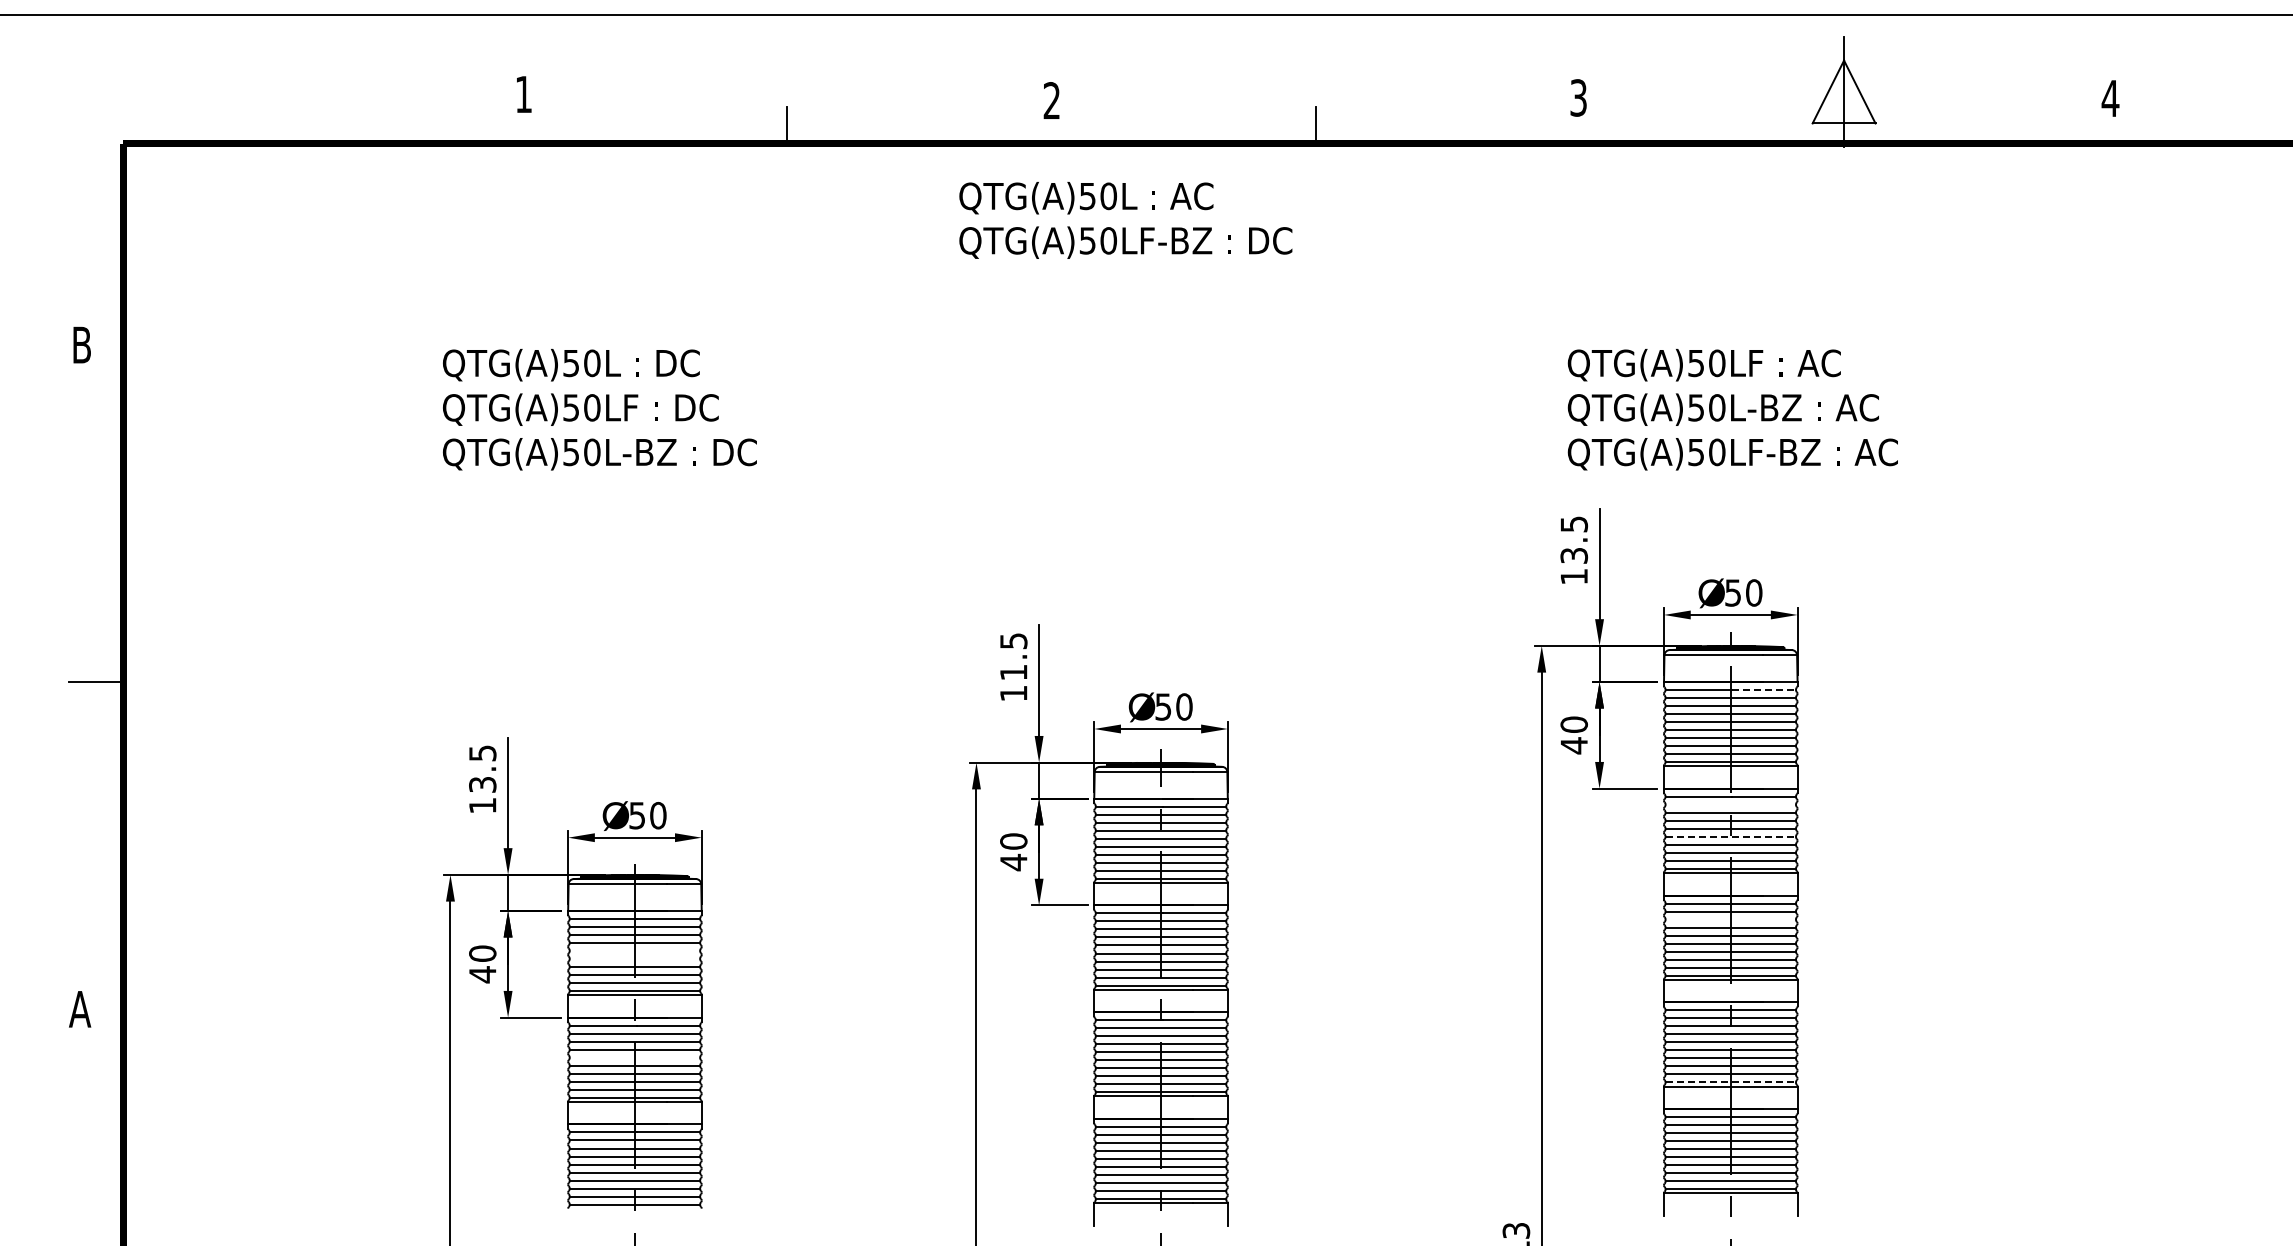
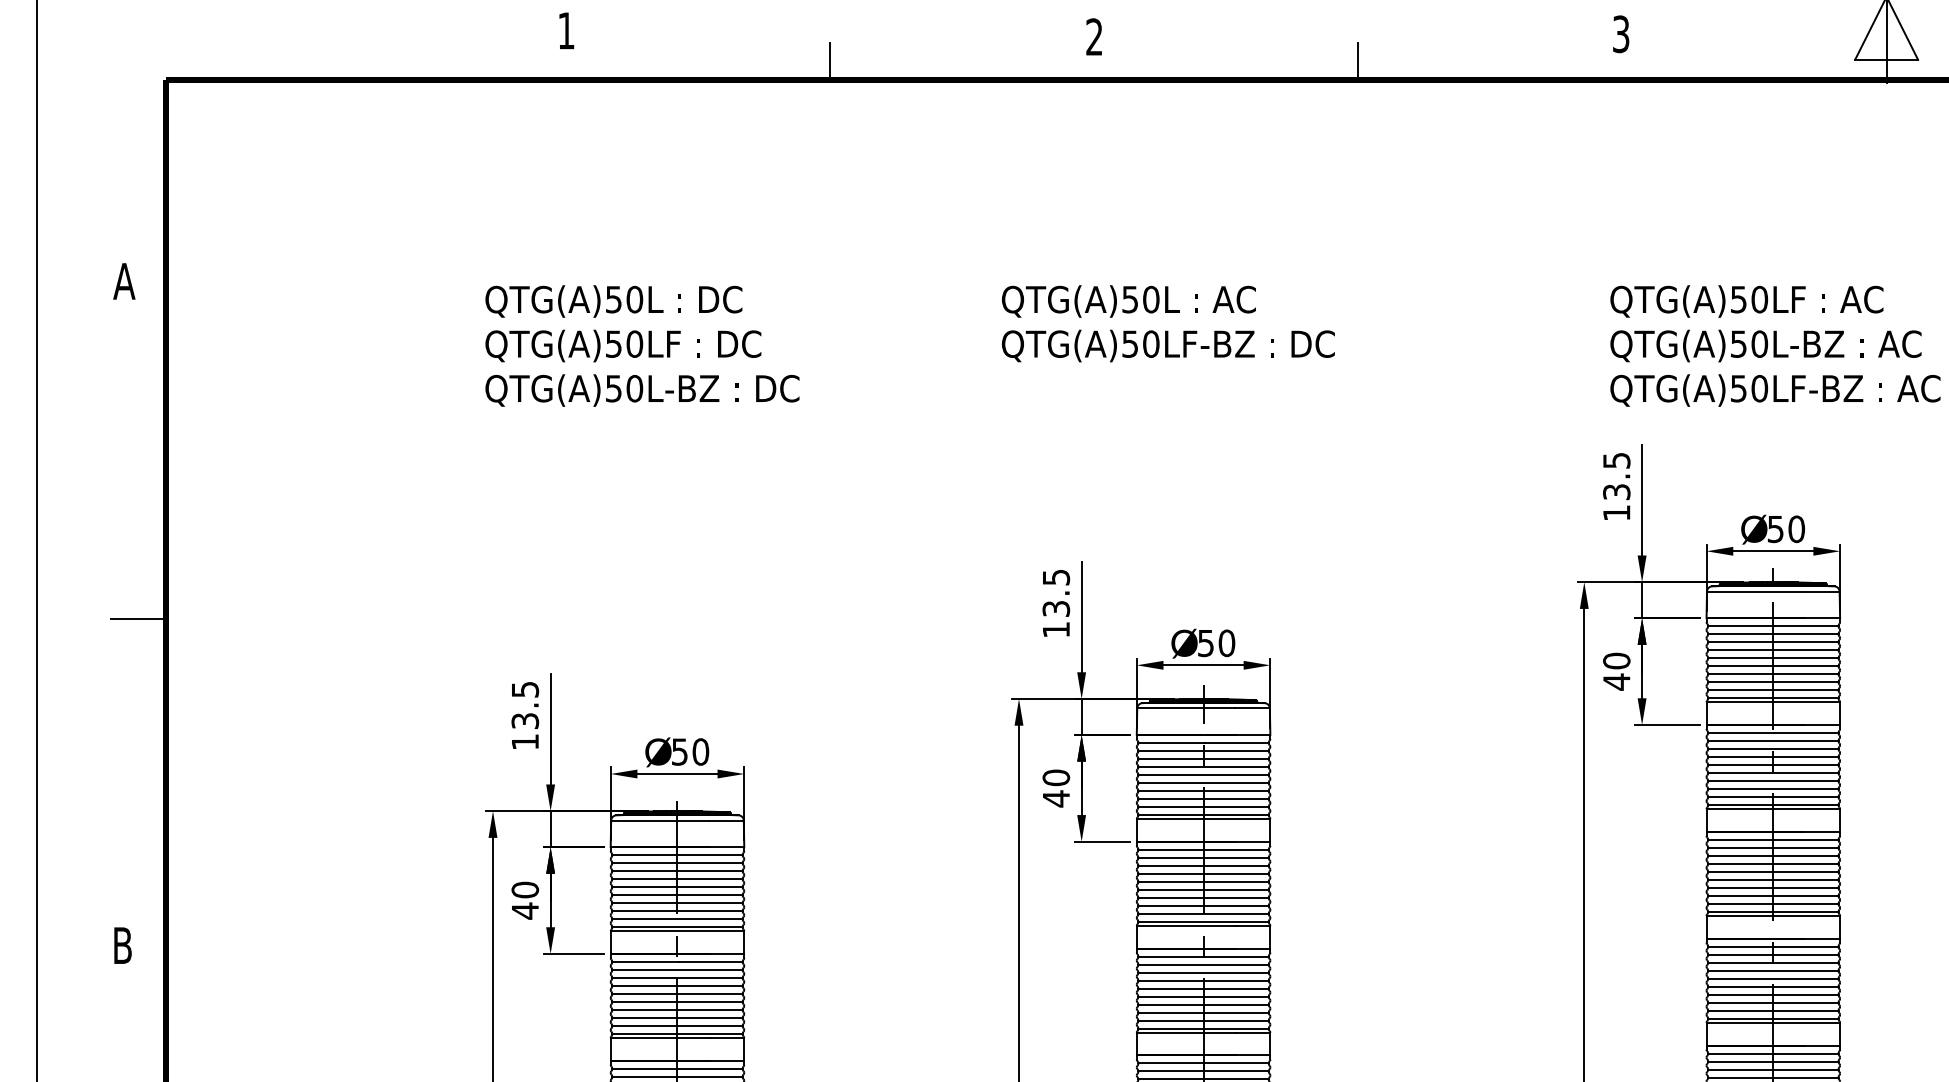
text: (1125, 220) -> (1168, 323), moved
text: (81, 344) -> (124, 280), B -> A
text: (1013, 672) -> (1056, 608), 11.5 -> 13.5
line: (1764, 689) -> (1807, 625), dashed -> solid
line: (1730, 804) -> (1773, 740), added
line: (1731, 836) -> (1774, 772), dashed -> solid
line: (1730, 919) -> (1773, 855), added
line: (634, 950) -> (677, 886), added
line: (634, 958) -> (677, 894), added
text: (80, 1009) -> (123, 945), A -> B
line: (634, 1057) -> (677, 993), added
line: (1731, 1082) -> (1774, 1018), dashed -> solid

